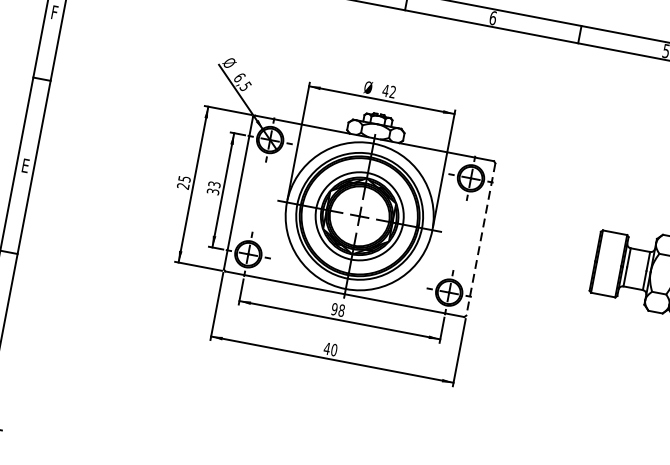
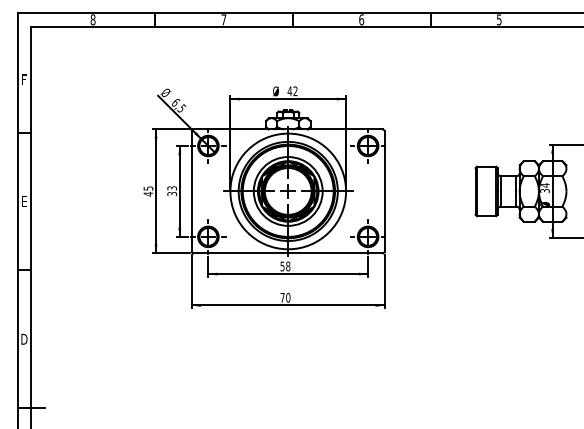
text: (183, 185) -> (148, 193), 25 -> 45
line: (480, 239) -> (384, 191), dashed -> solid
text: (334, 308) -> (282, 265), 98 -> 58
text: (327, 348) -> (282, 297), 40 -> 70

